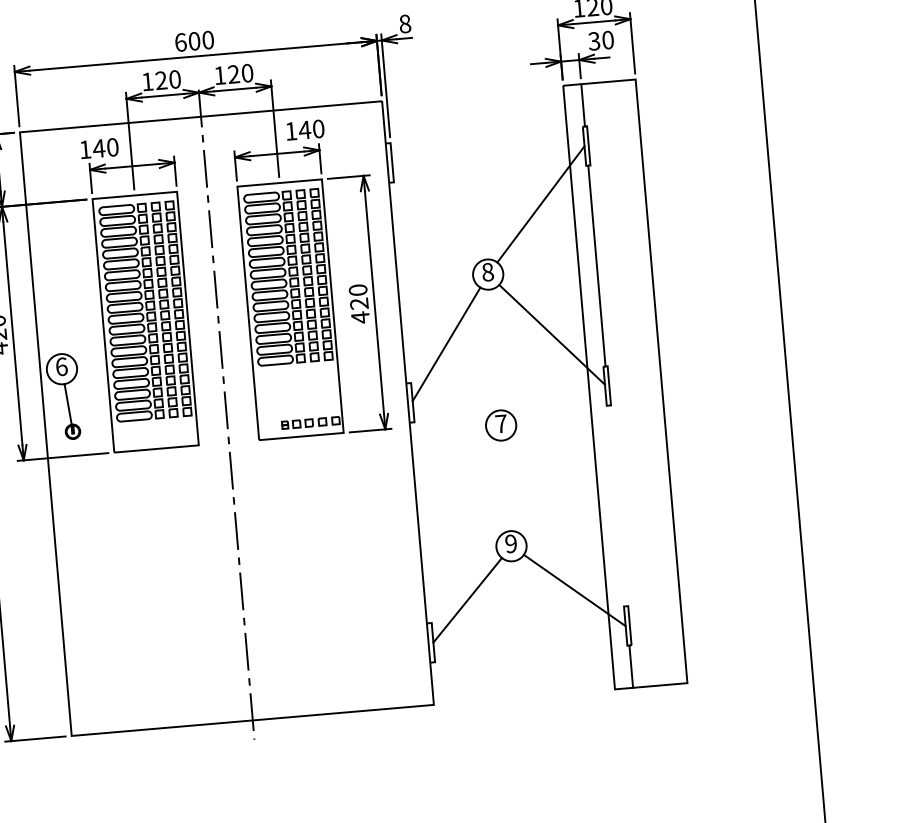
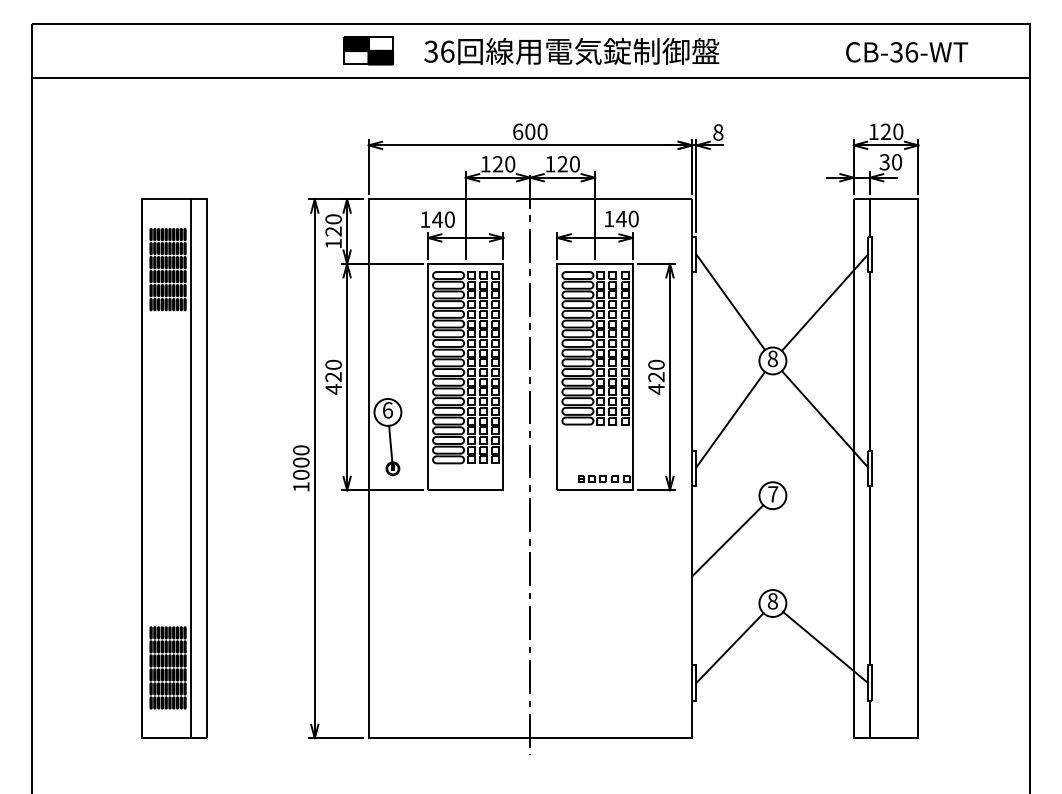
line: (435, 213) -> (730, 302), added
line: (454, 480) -> (727, 540), added
line: (616, 505) -> (869, 575), added
text: (510, 544) -> (772, 601), 9 -> 8

